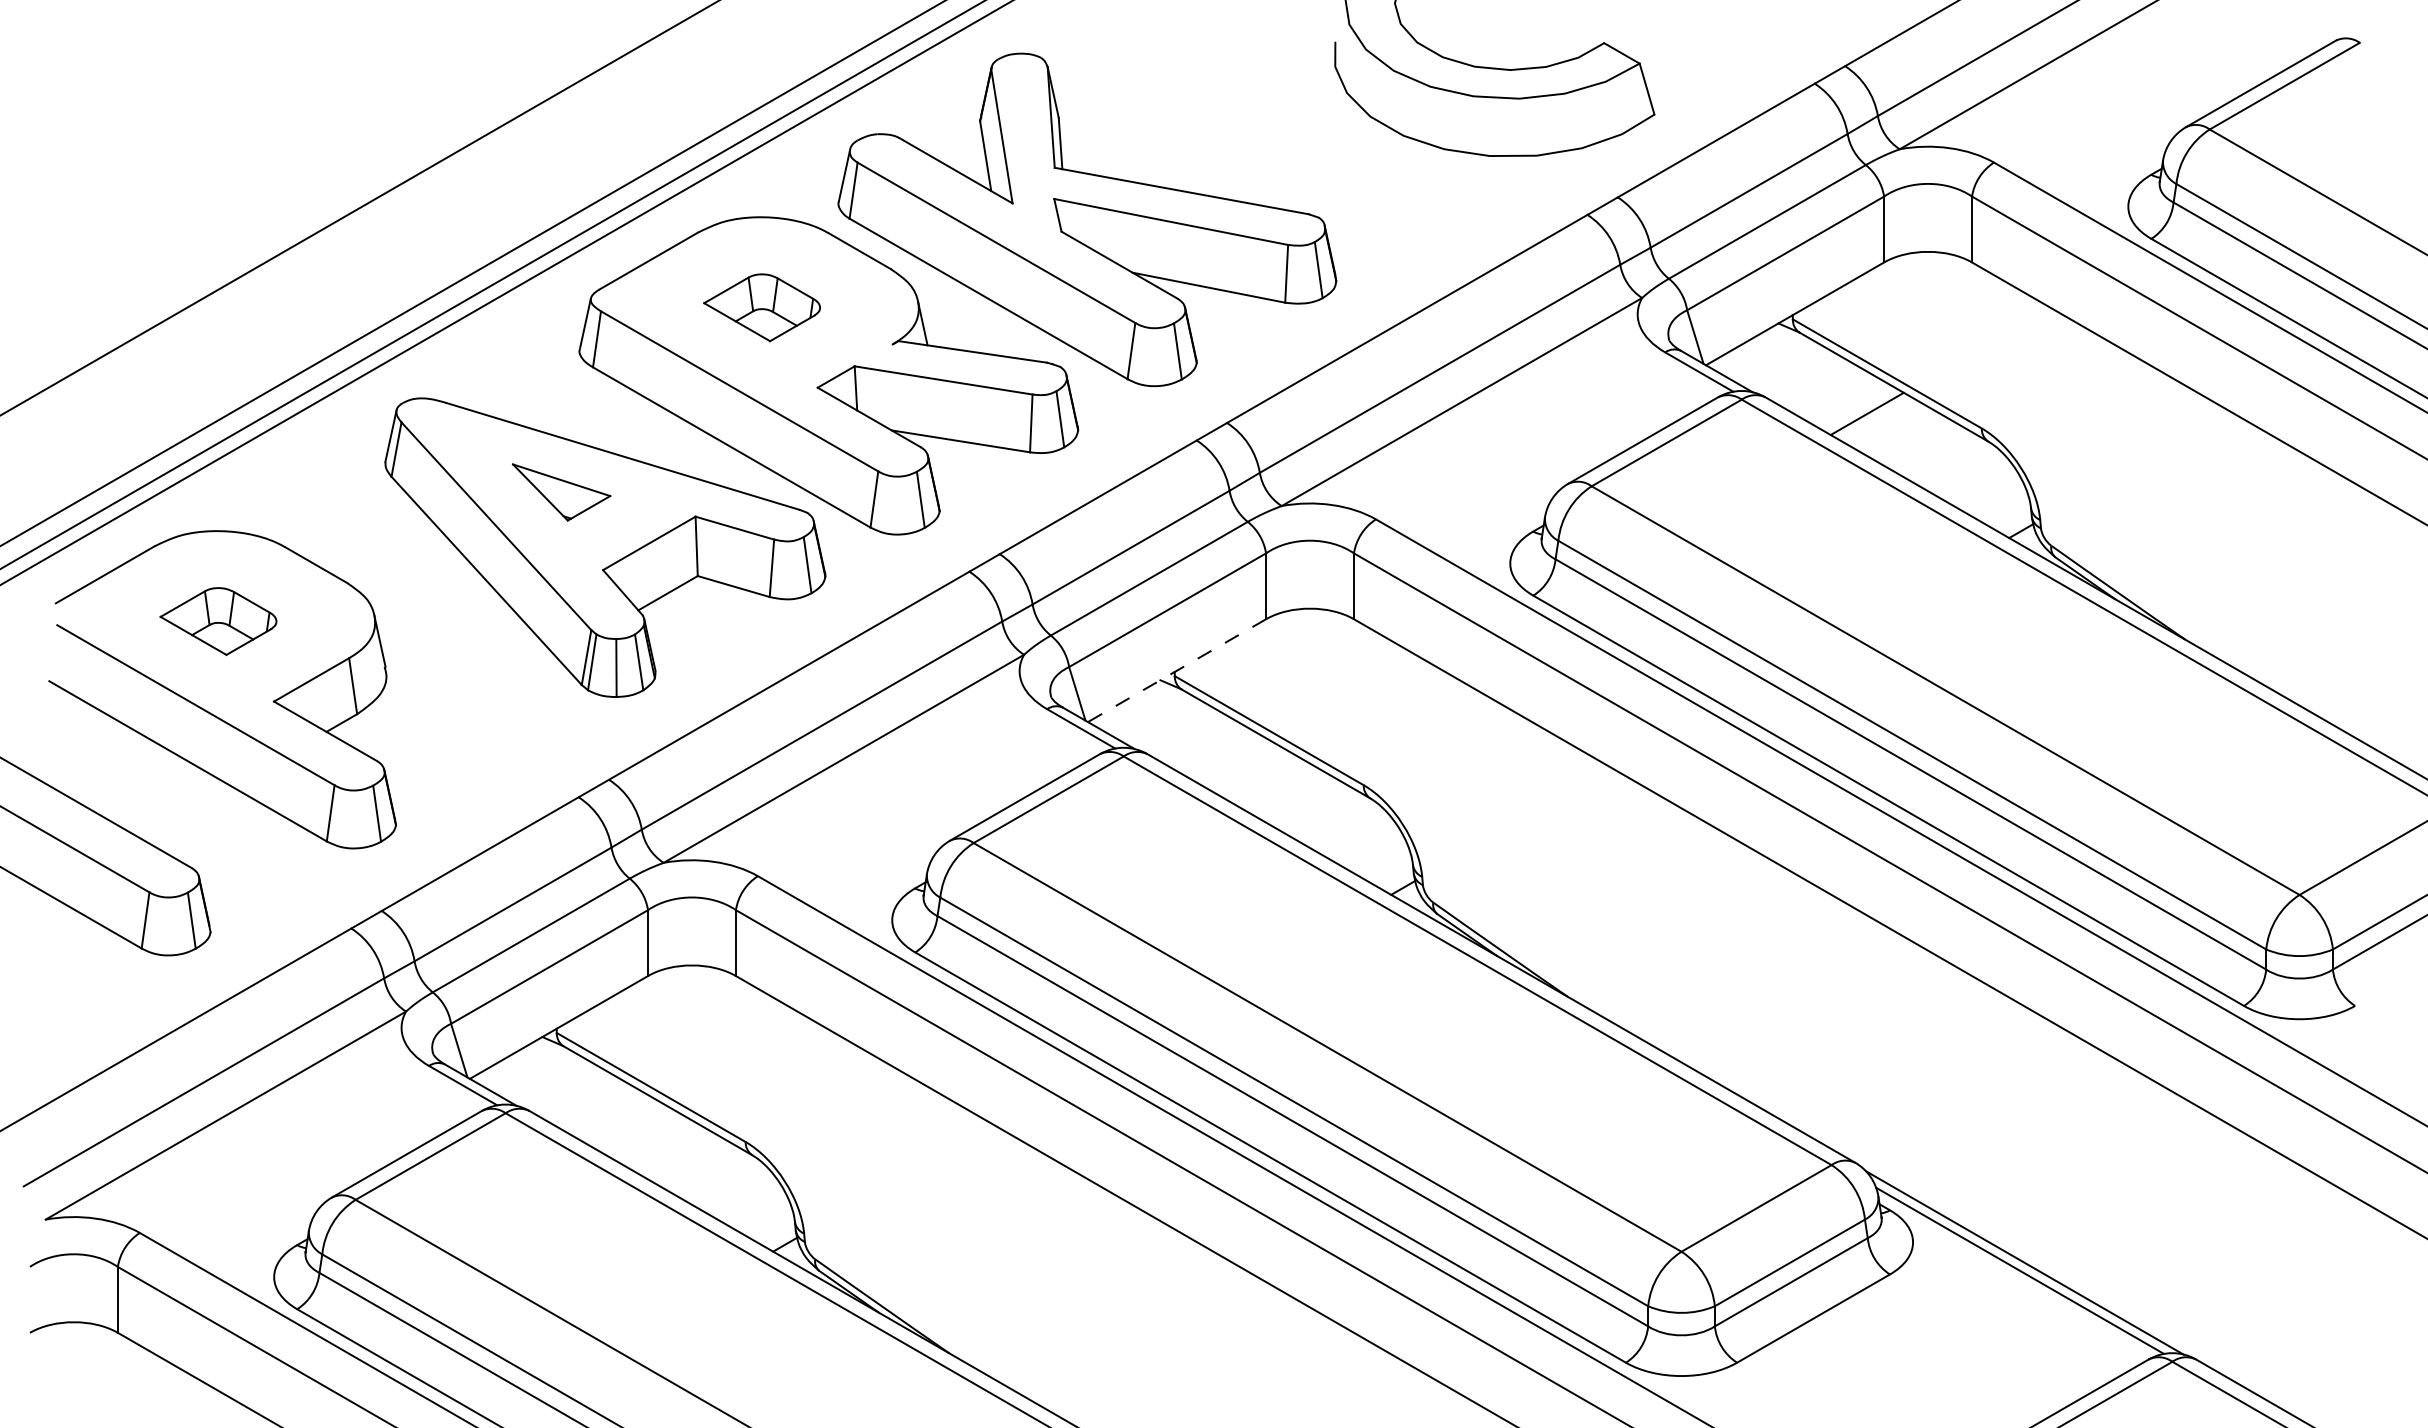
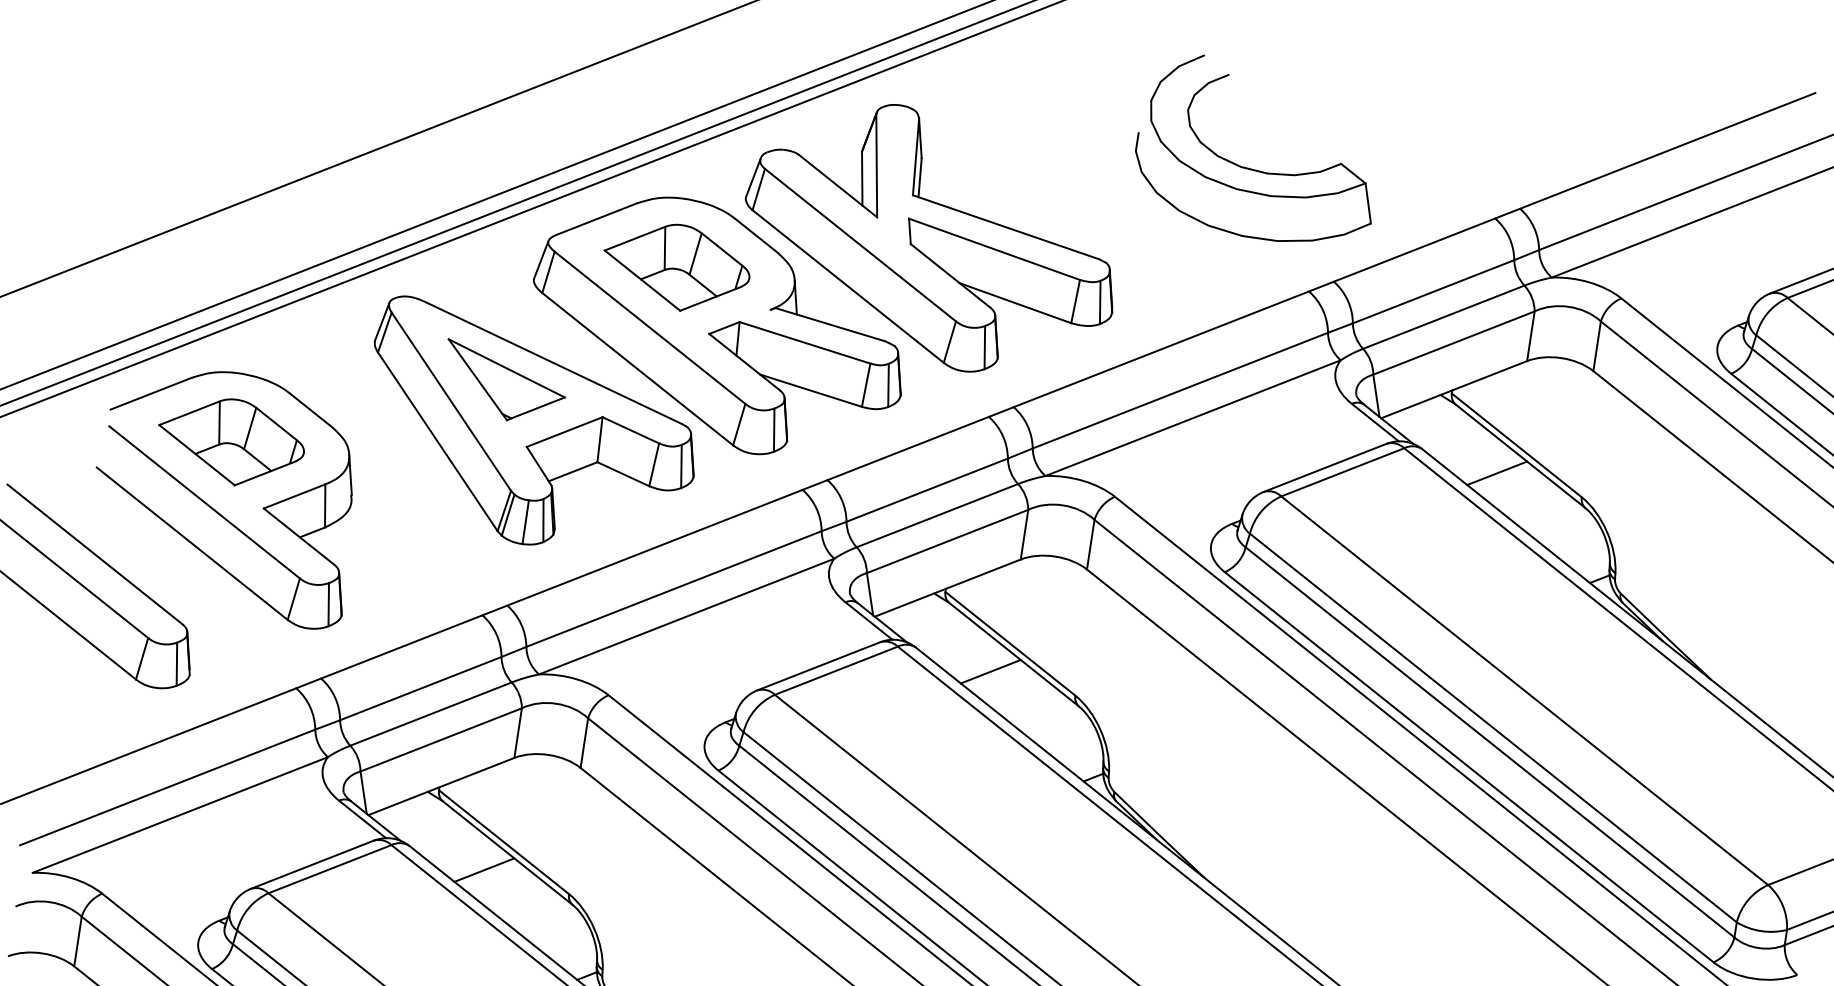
part: (761, 307) -> (676, 267), size x1.67
part: (561, 492) -> (504, 383), size x1.67
part: (218, 621) -> (231, 441), size x1.67
line: (1177, 670) -> (948, 588), dashed -> solid
line: (1248, 770) -> (990, 671), added
line: (630, 1127) -> (483, 870), added

